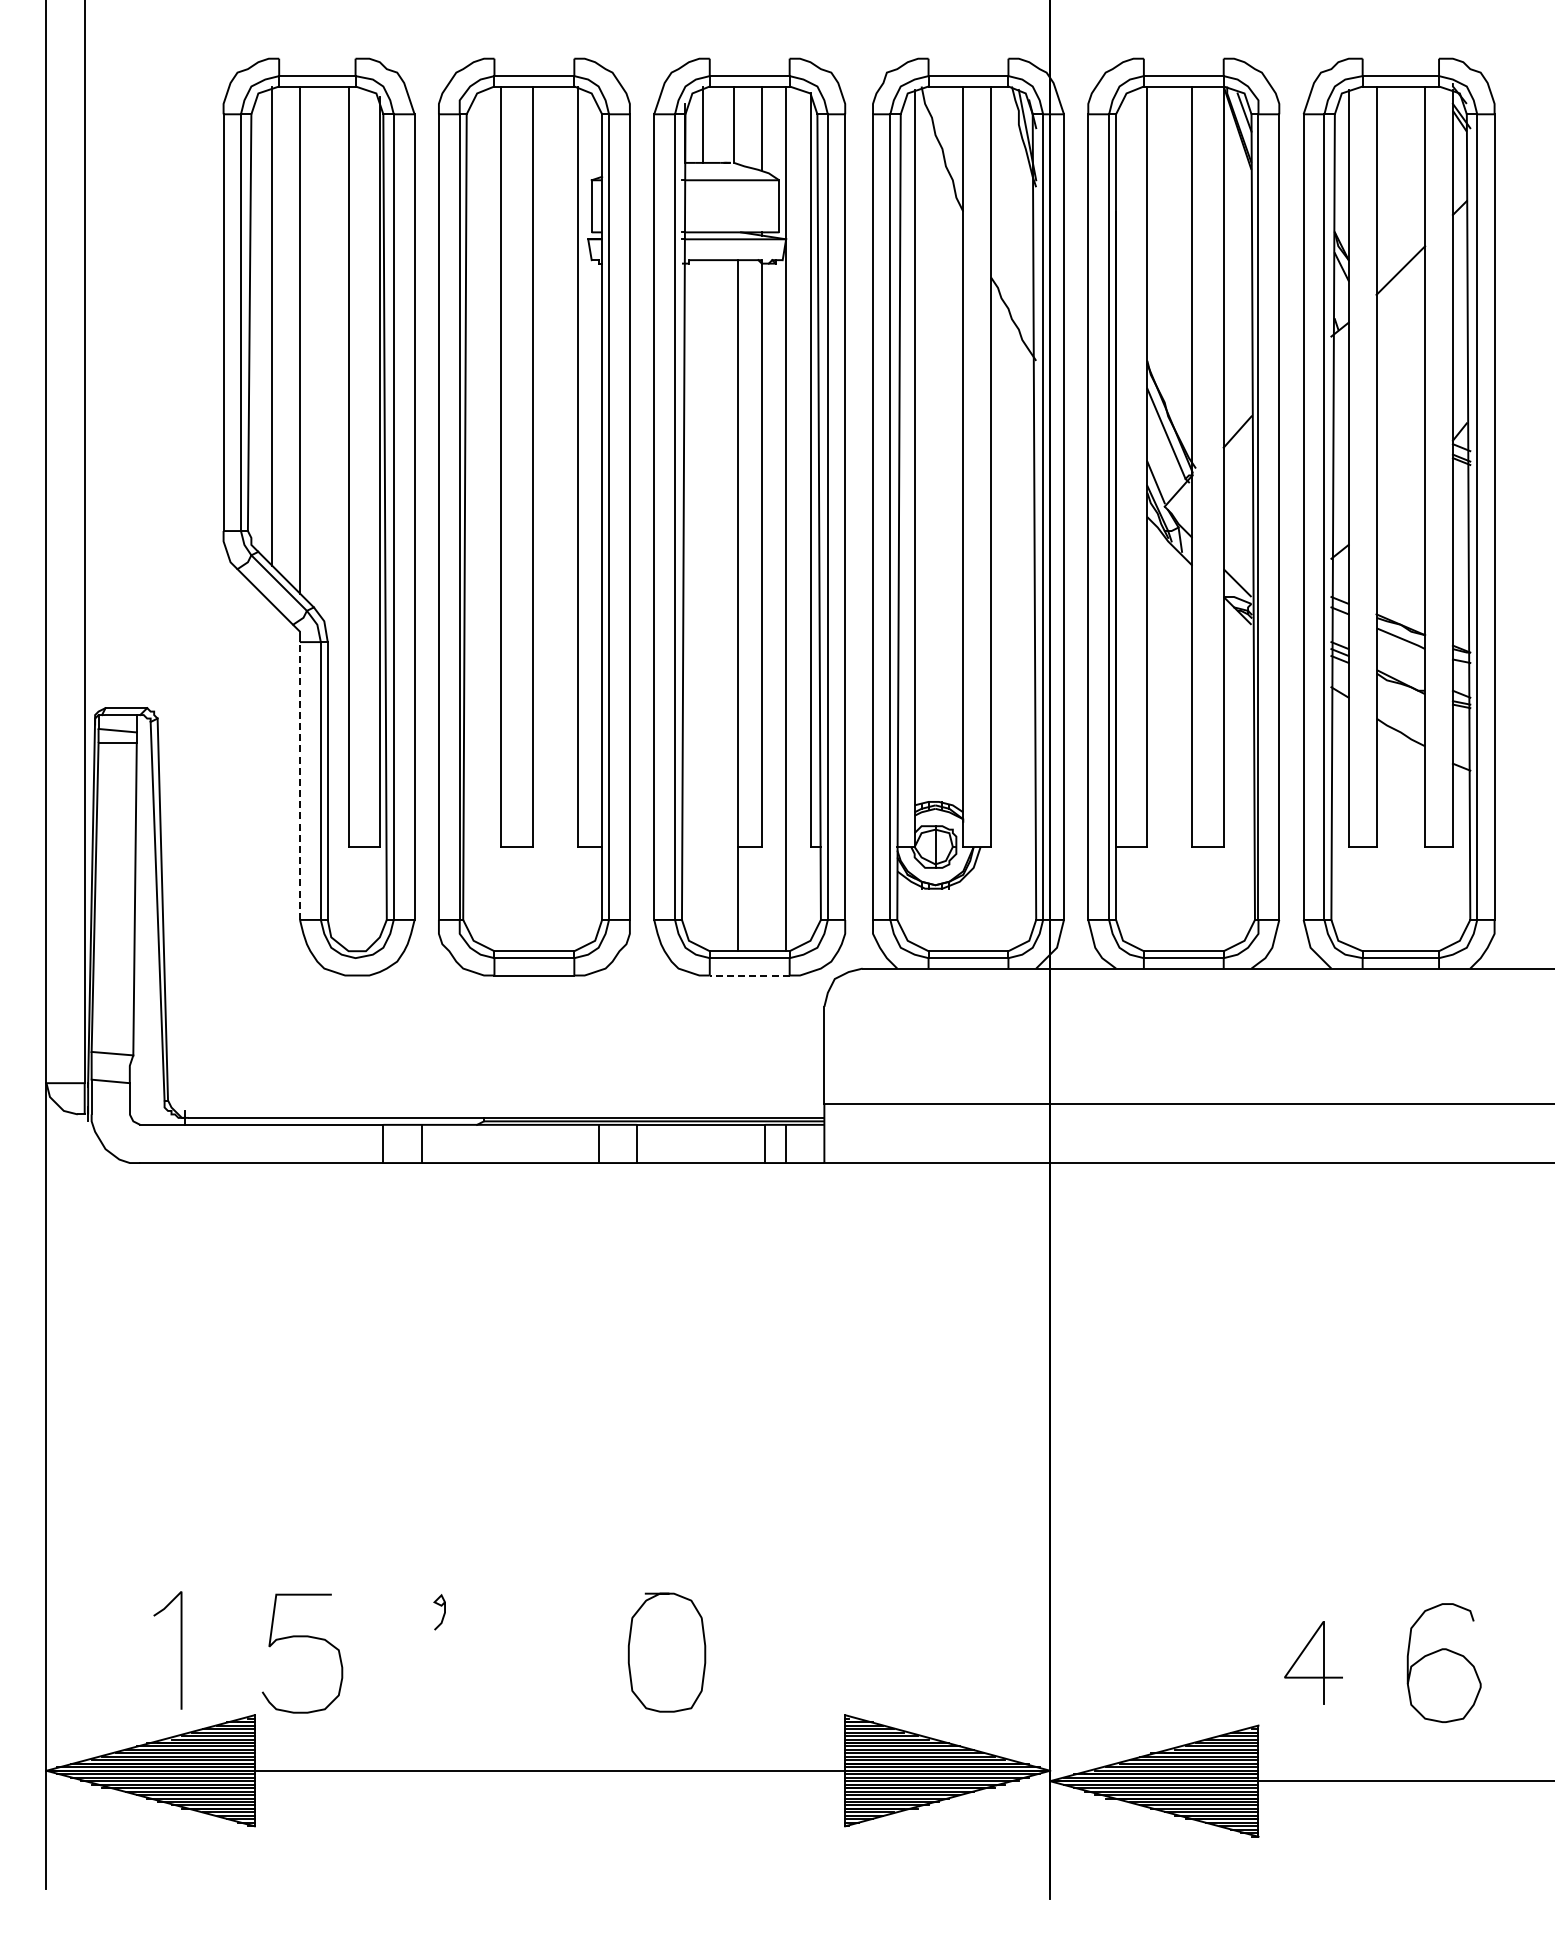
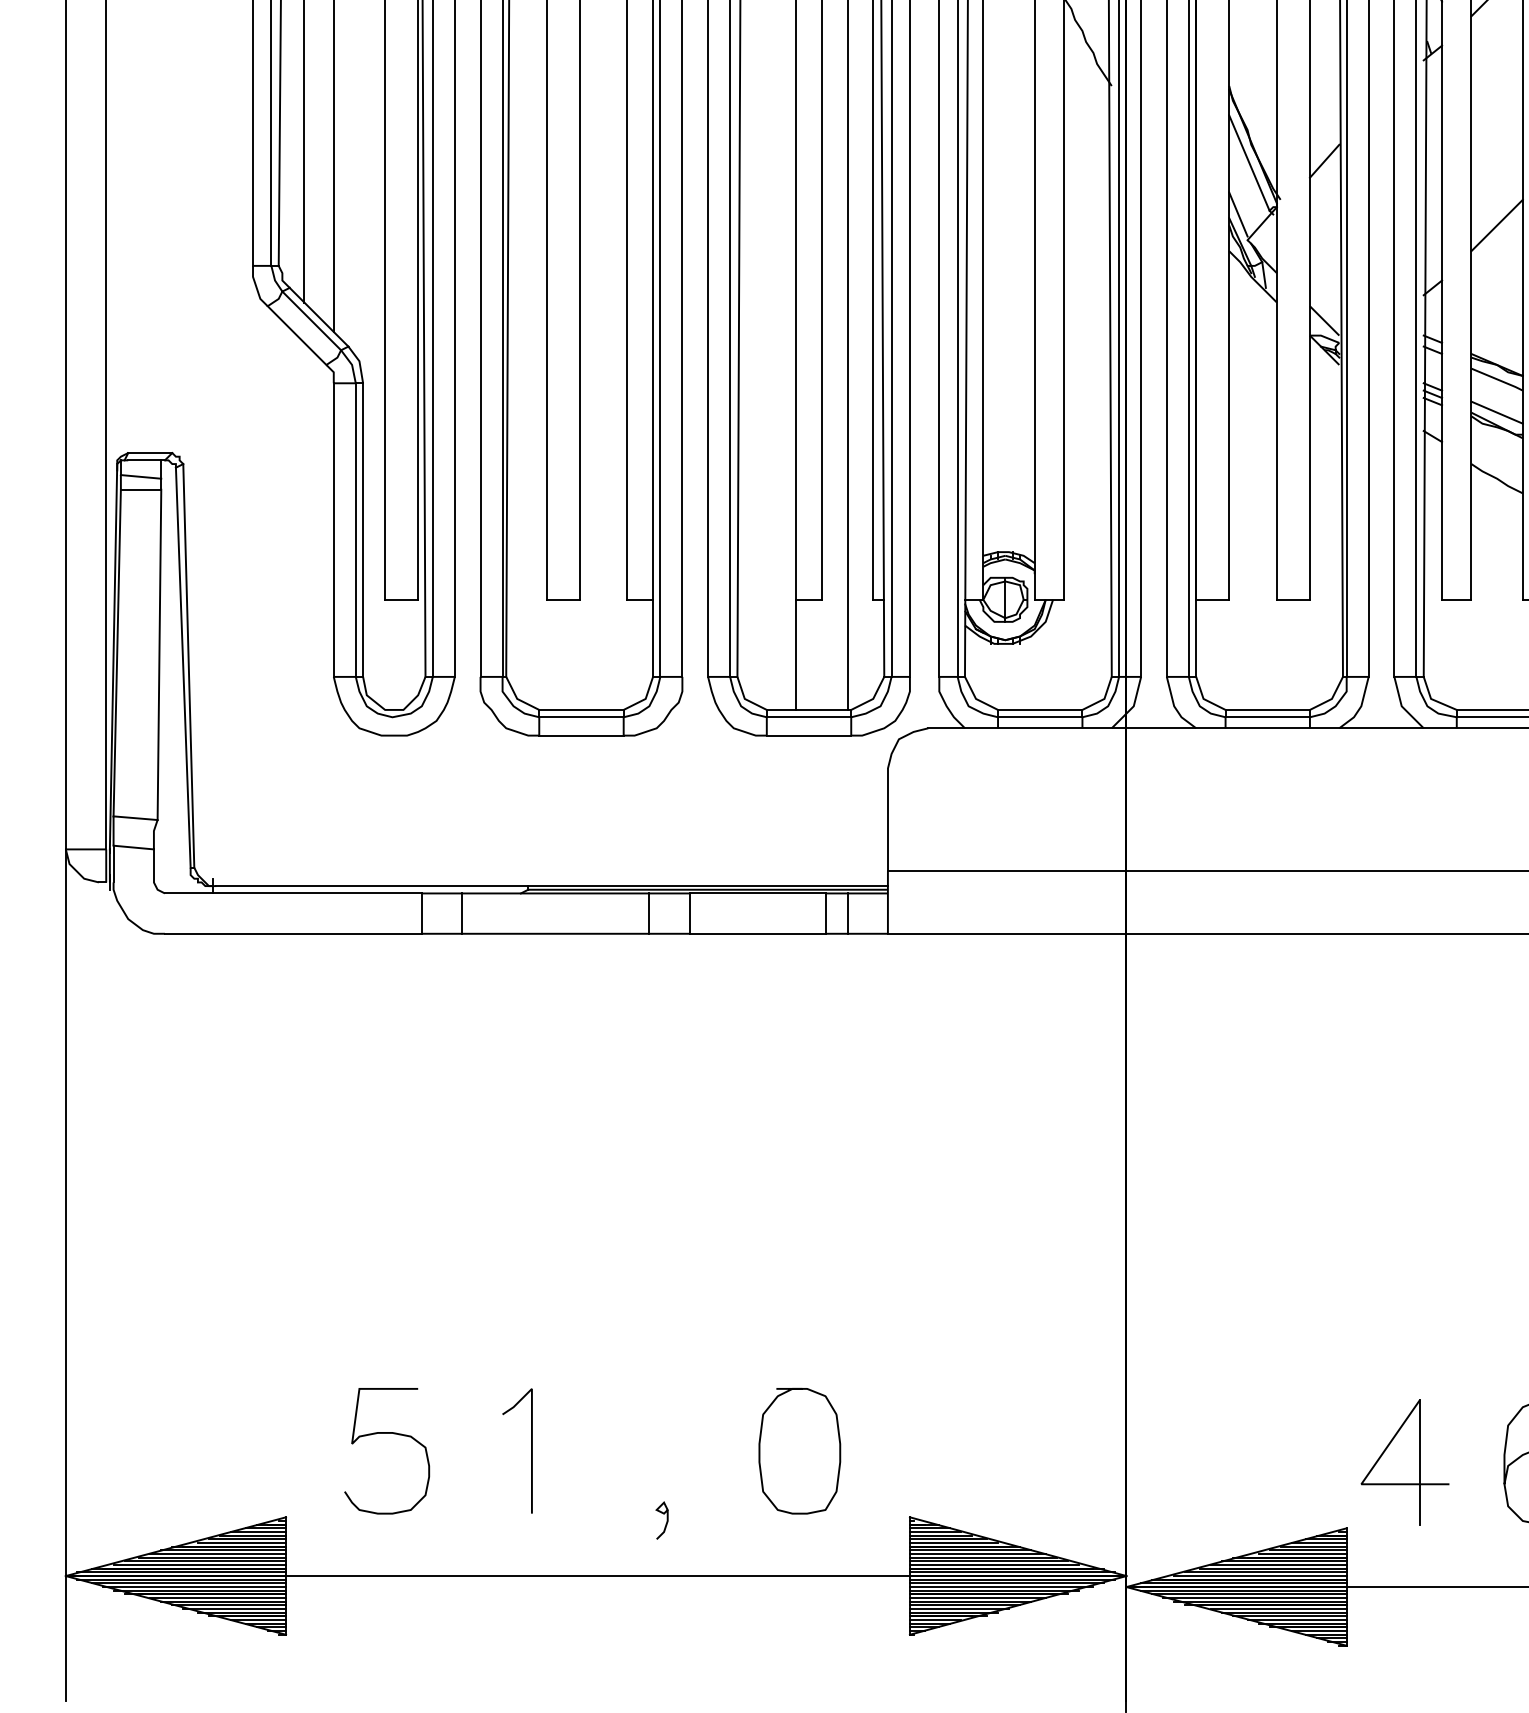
line: (1400, 492) -> (1496, 225), added
line: (1400, 669) -> (1496, 412), added
line: (300, 781) -> (334, 530), dashed -> solid
line: (749, 975) -> (808, 735), dashed -> solid
curve: (443, 1613) -> (666, 1521), moved
curve: (302, 1637) -> (387, 1434), moved
curve: (180, 1650) -> (530, 1451), moved
part: (666, 1652) -> (799, 1451), moved
part: (1313, 1662) -> (1404, 1461), size x1.43

